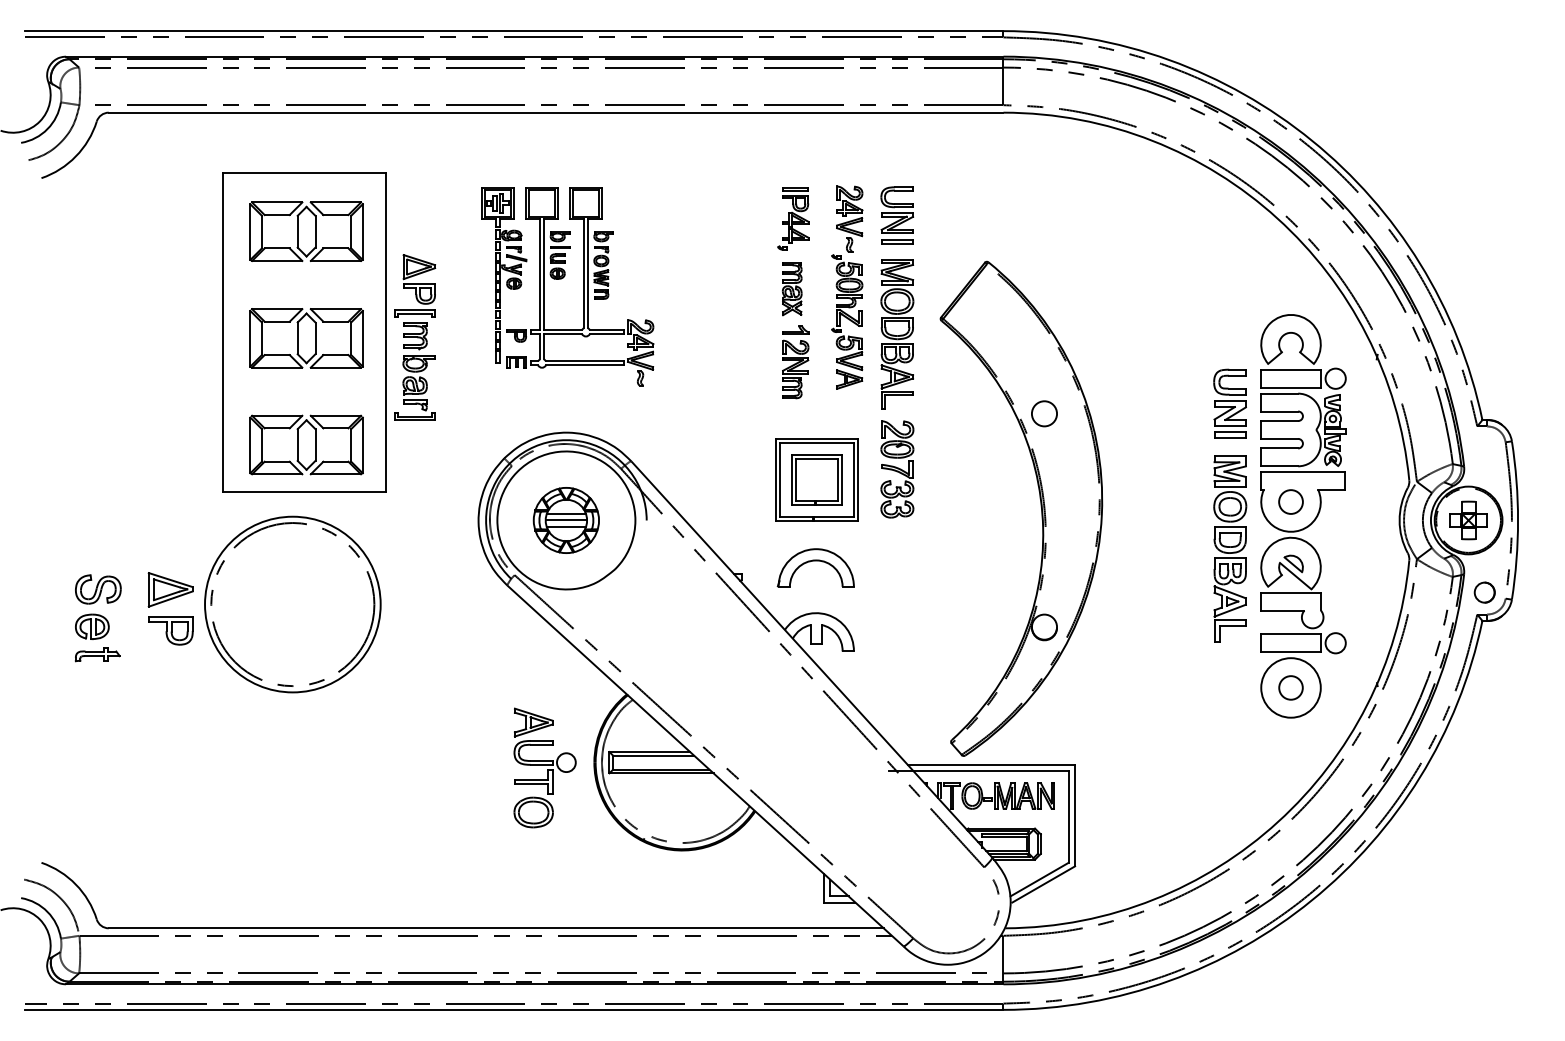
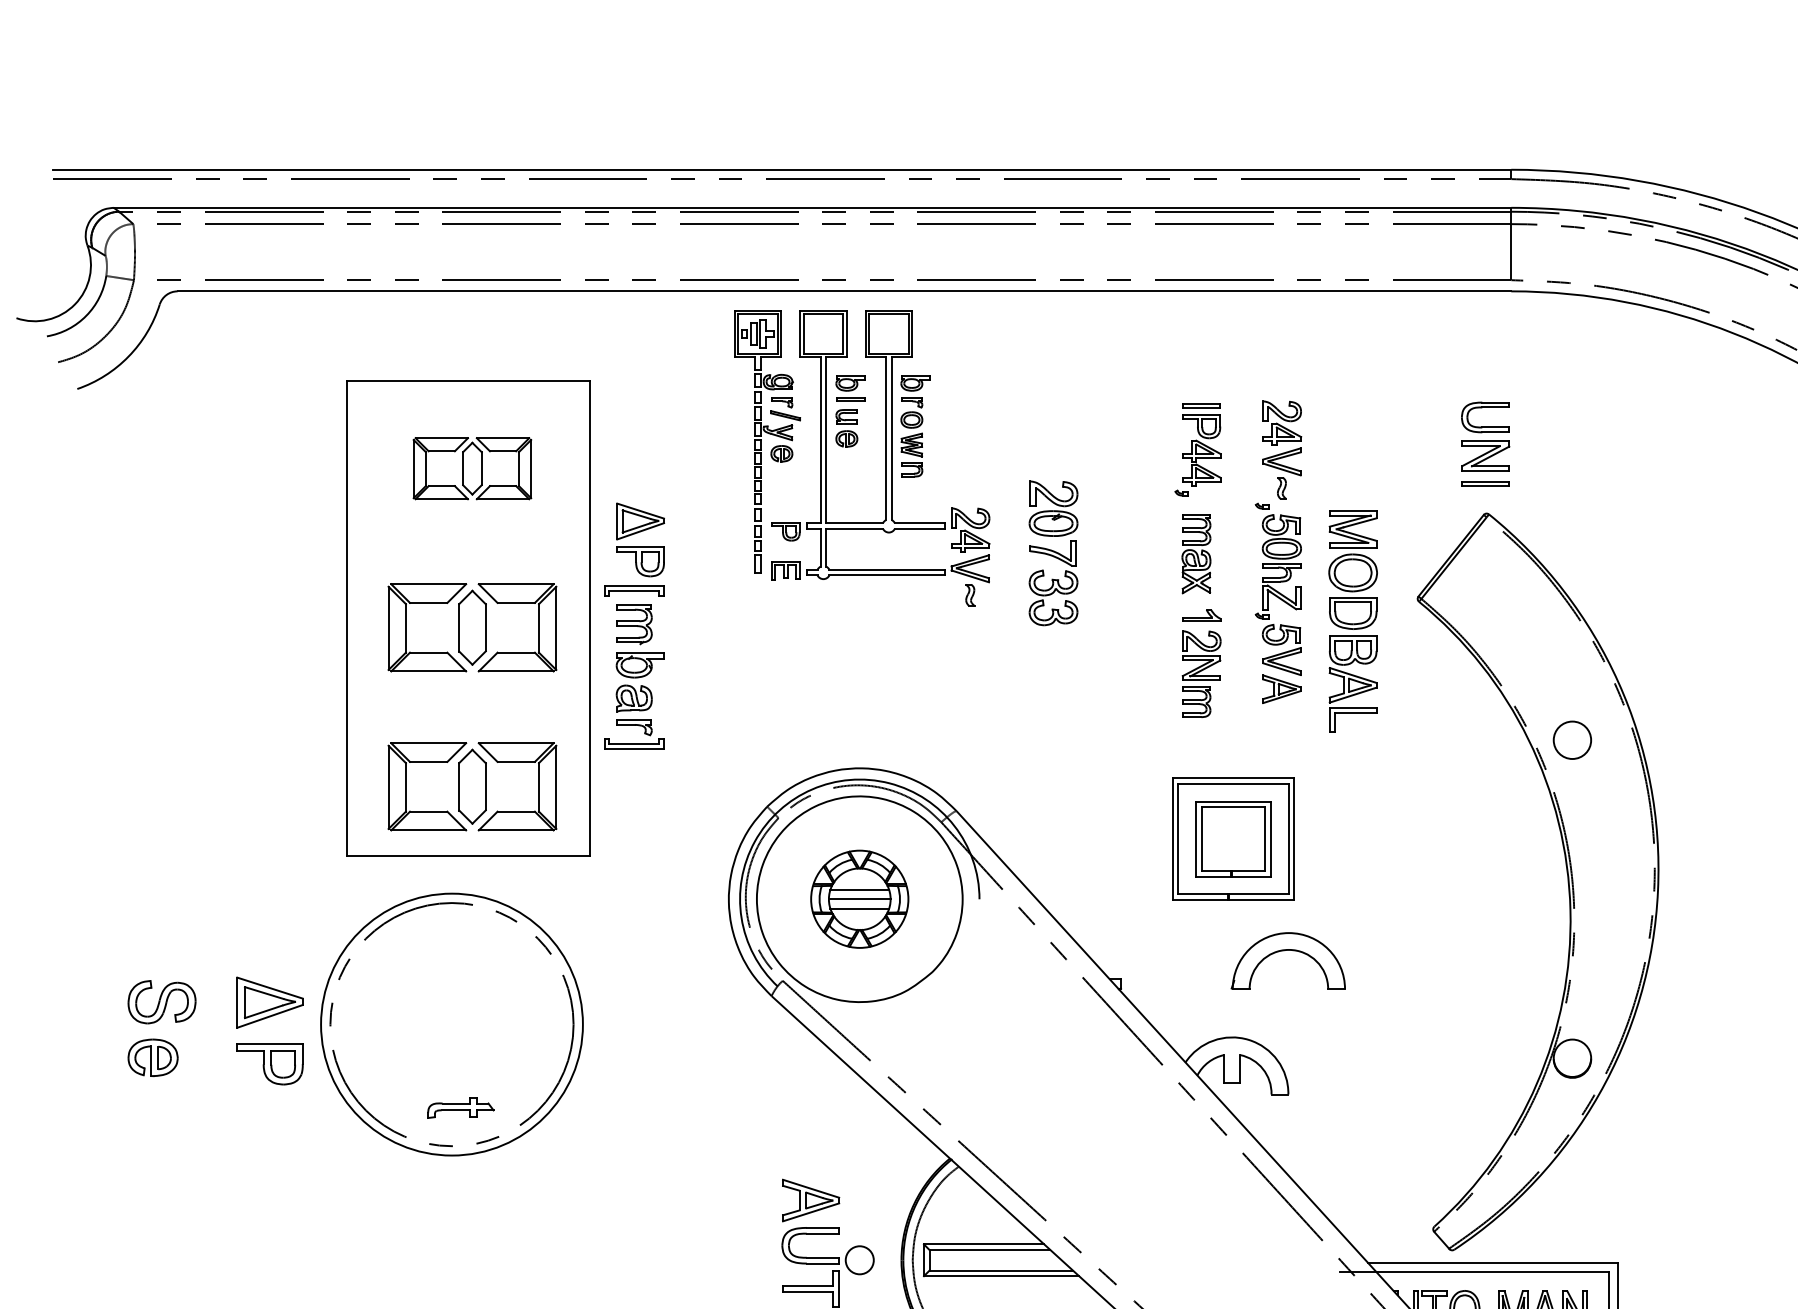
part: (897, 215) -> (1486, 444), moved
part: (306, 231) -> (472, 468), size x0.7
part: (563, 278) -> (855, 446), moved
part: (897, 469) -> (1053, 553), moved
part: (815, 567) -> (1287, 960), moved
part: (97, 654) -> (460, 1107), moved

